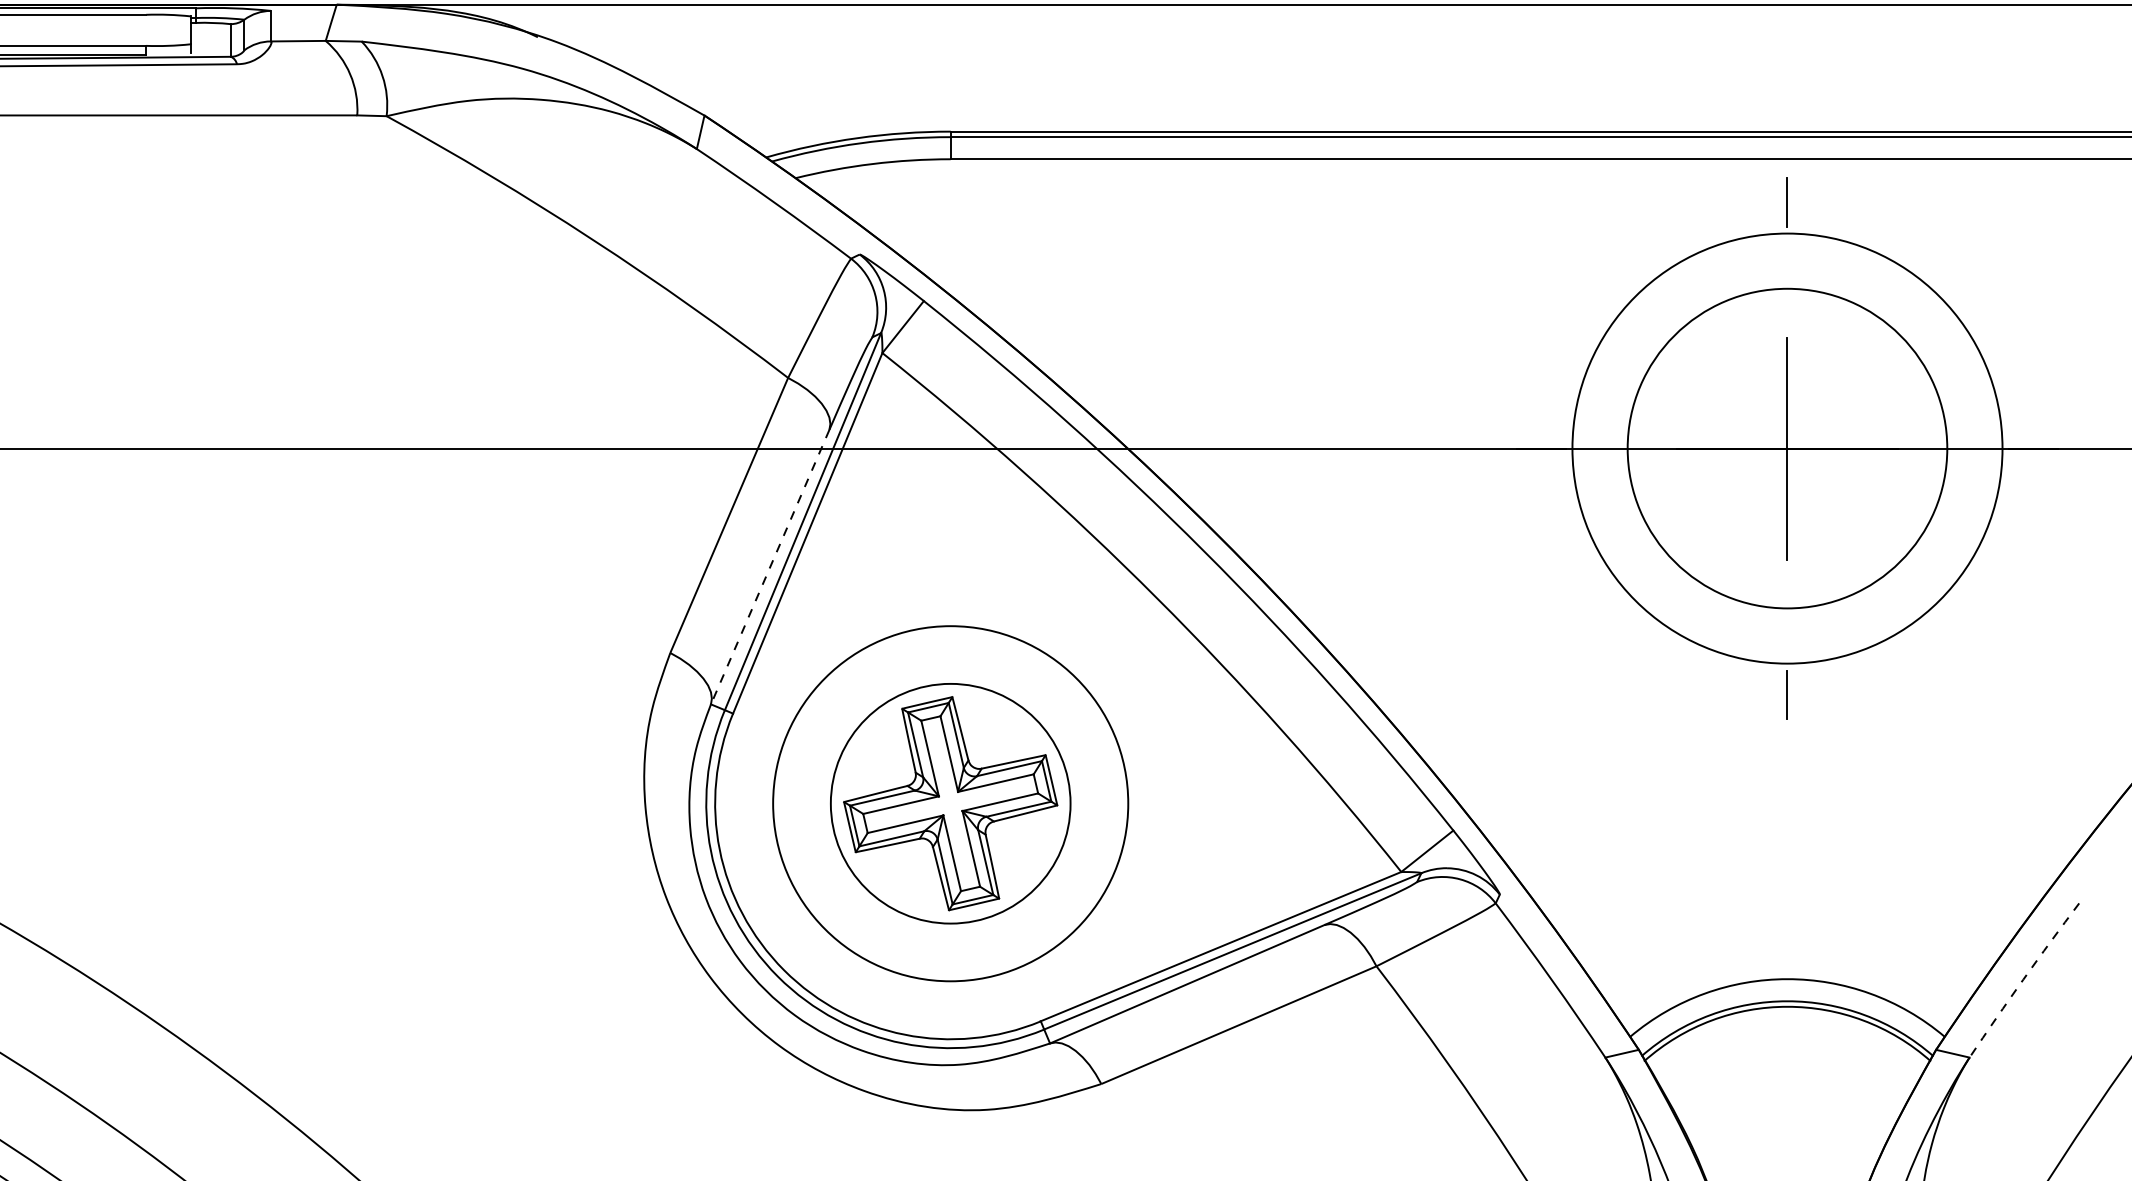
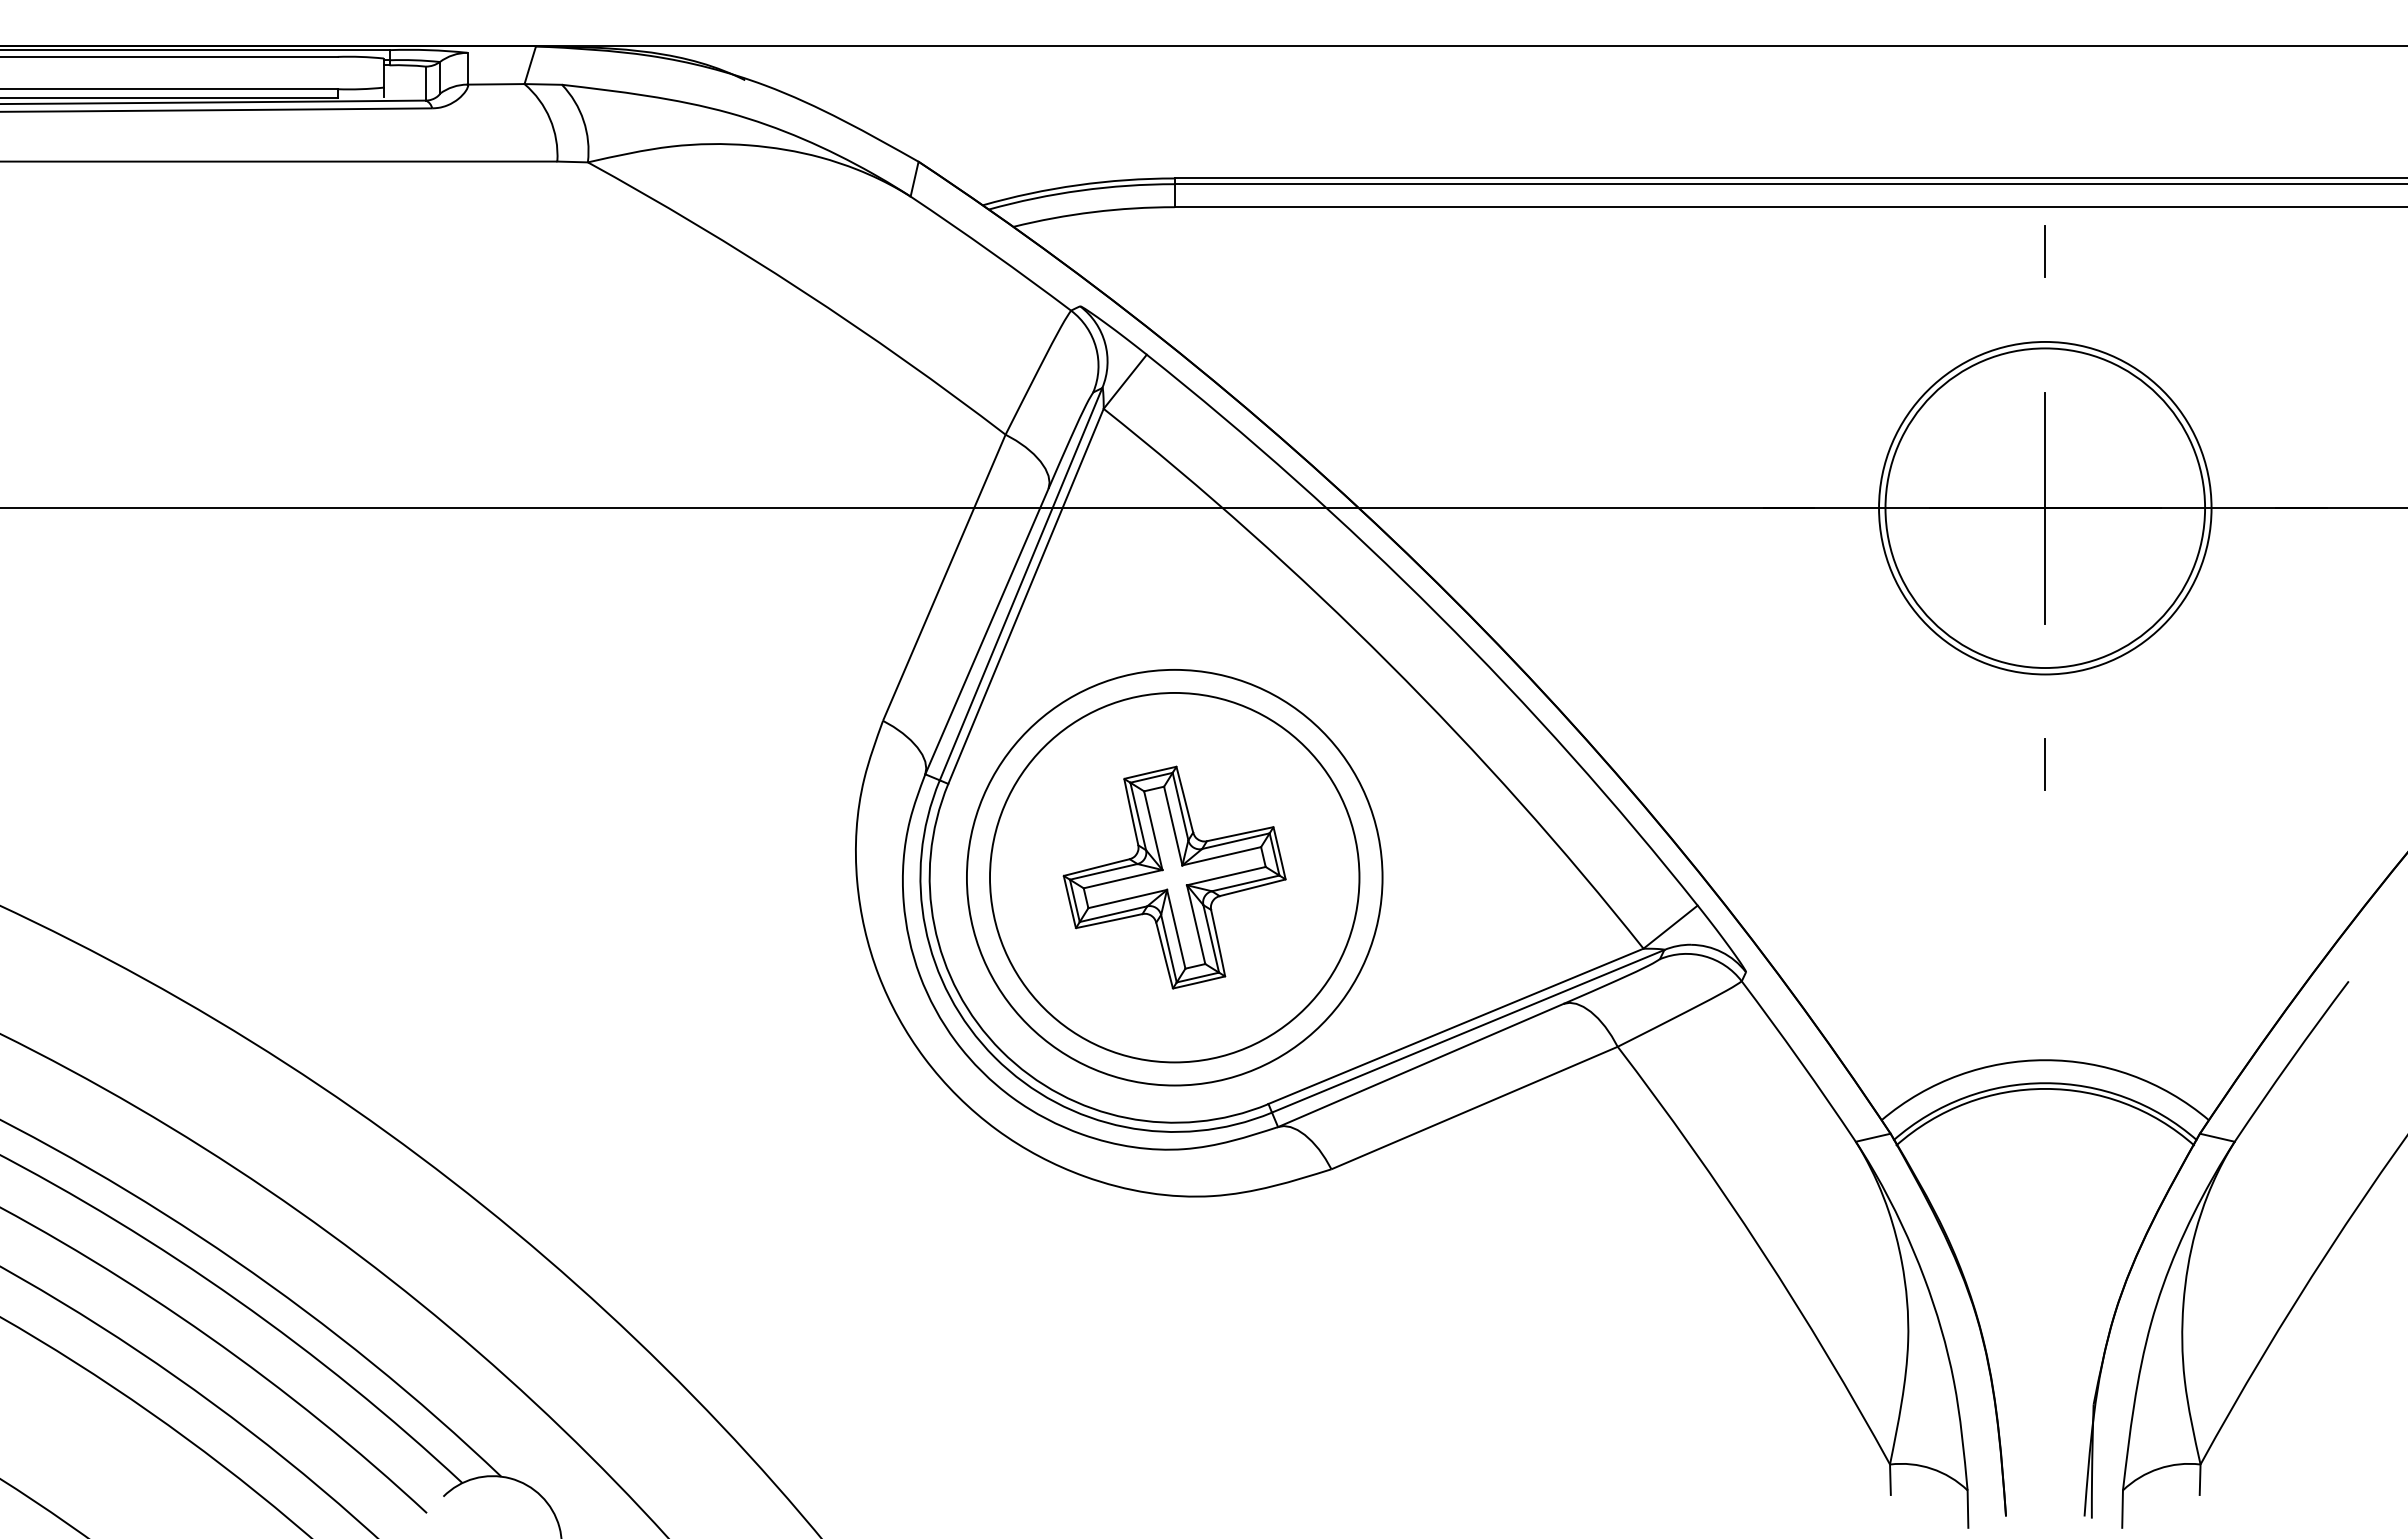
circle: (1787, 448) -> (2045, 508), size x0.71
line: (769, 567) -> (986, 631), dashed -> solid
circle: (950, 803) -> (1174, 877), size x1.67
arc: (2023, 979) -> (2290, 1060), dashed -> solid

